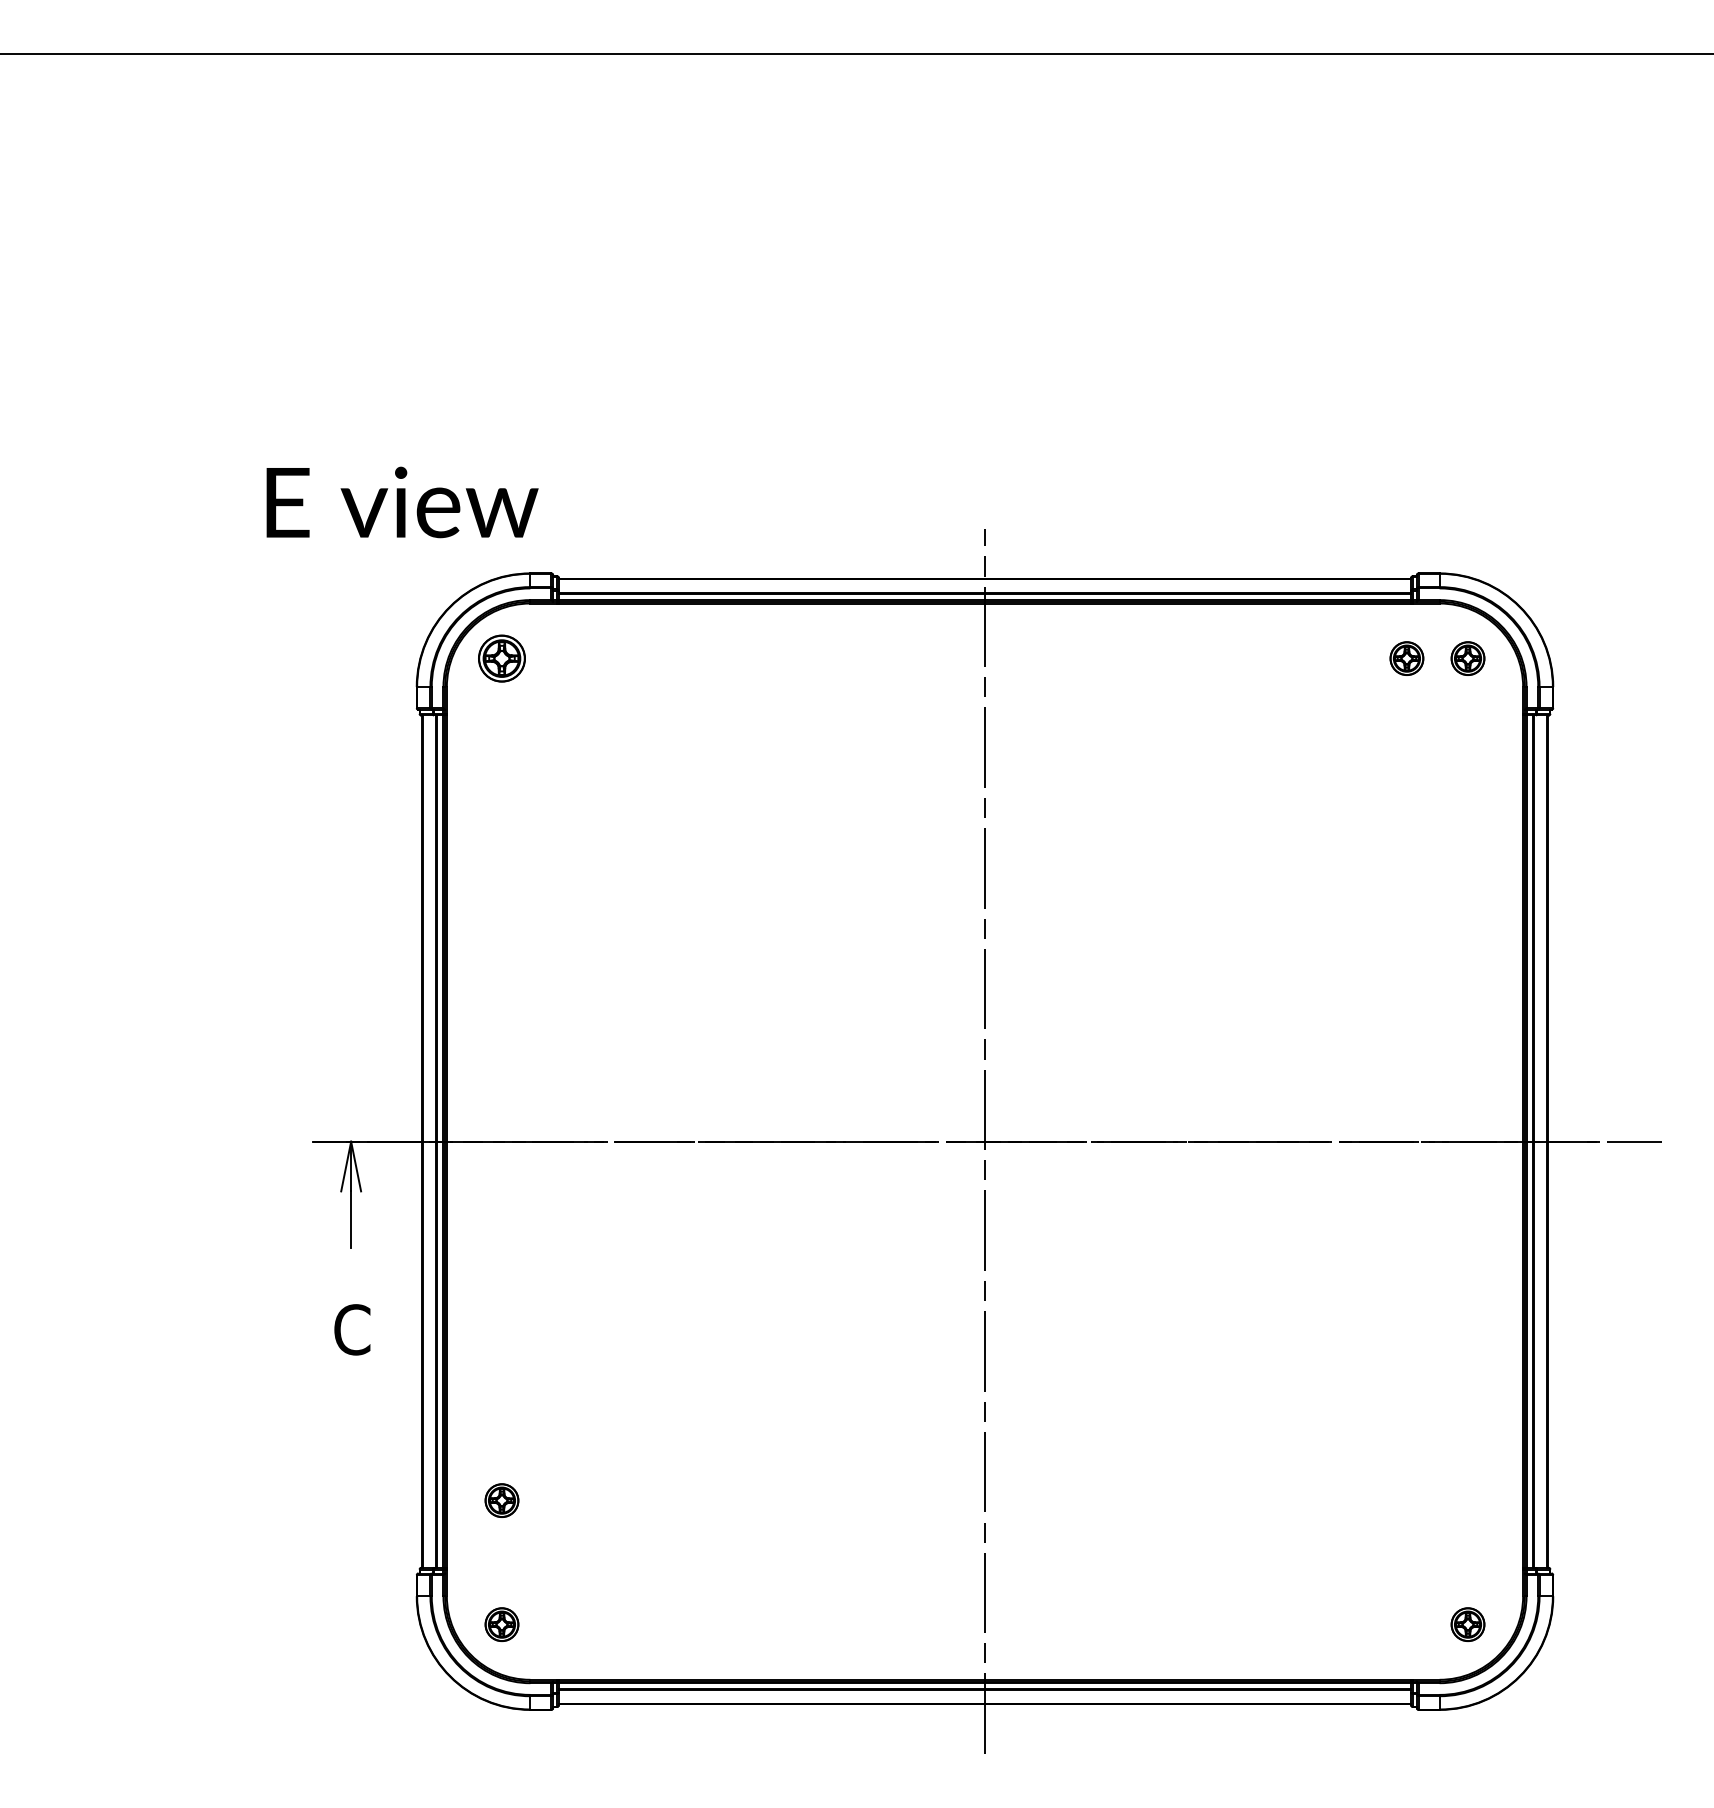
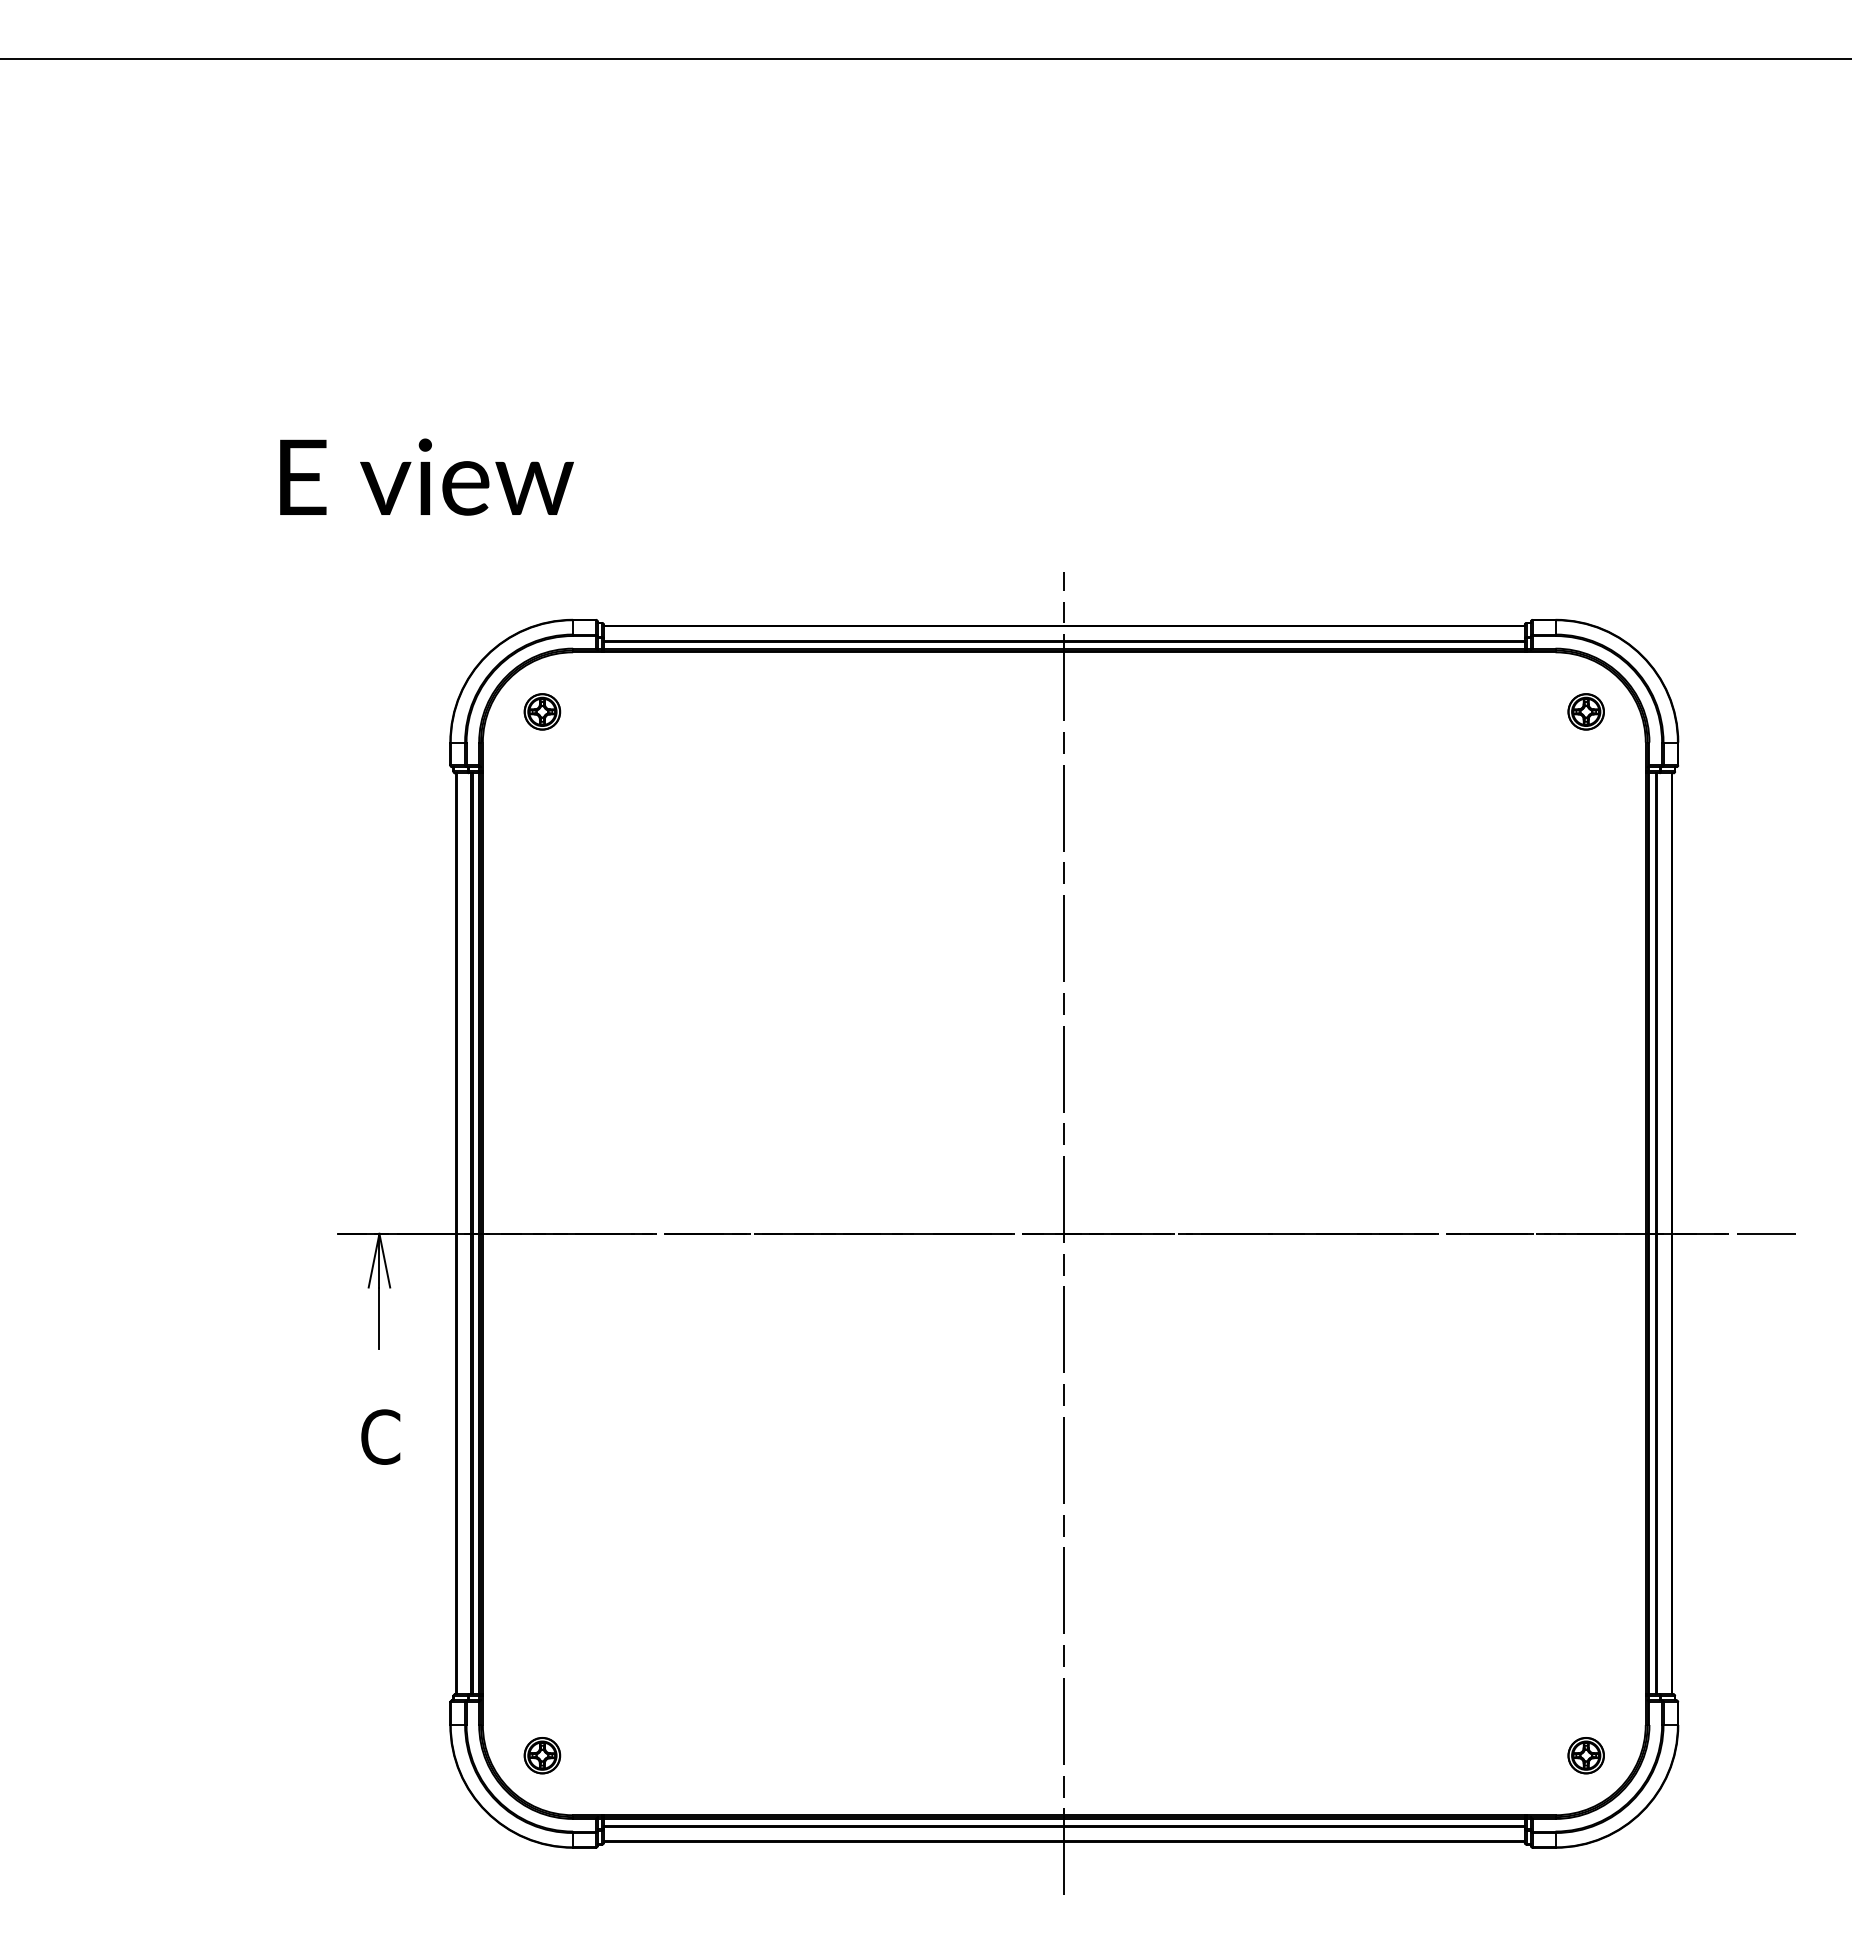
text: (402, 501) -> (426, 476), moved
part: (502, 658) -> (542, 711), size x0.71
part: (1406, 658) -> (1519, 711), removed
part: (502, 1500) -> (542, 1621), removed

